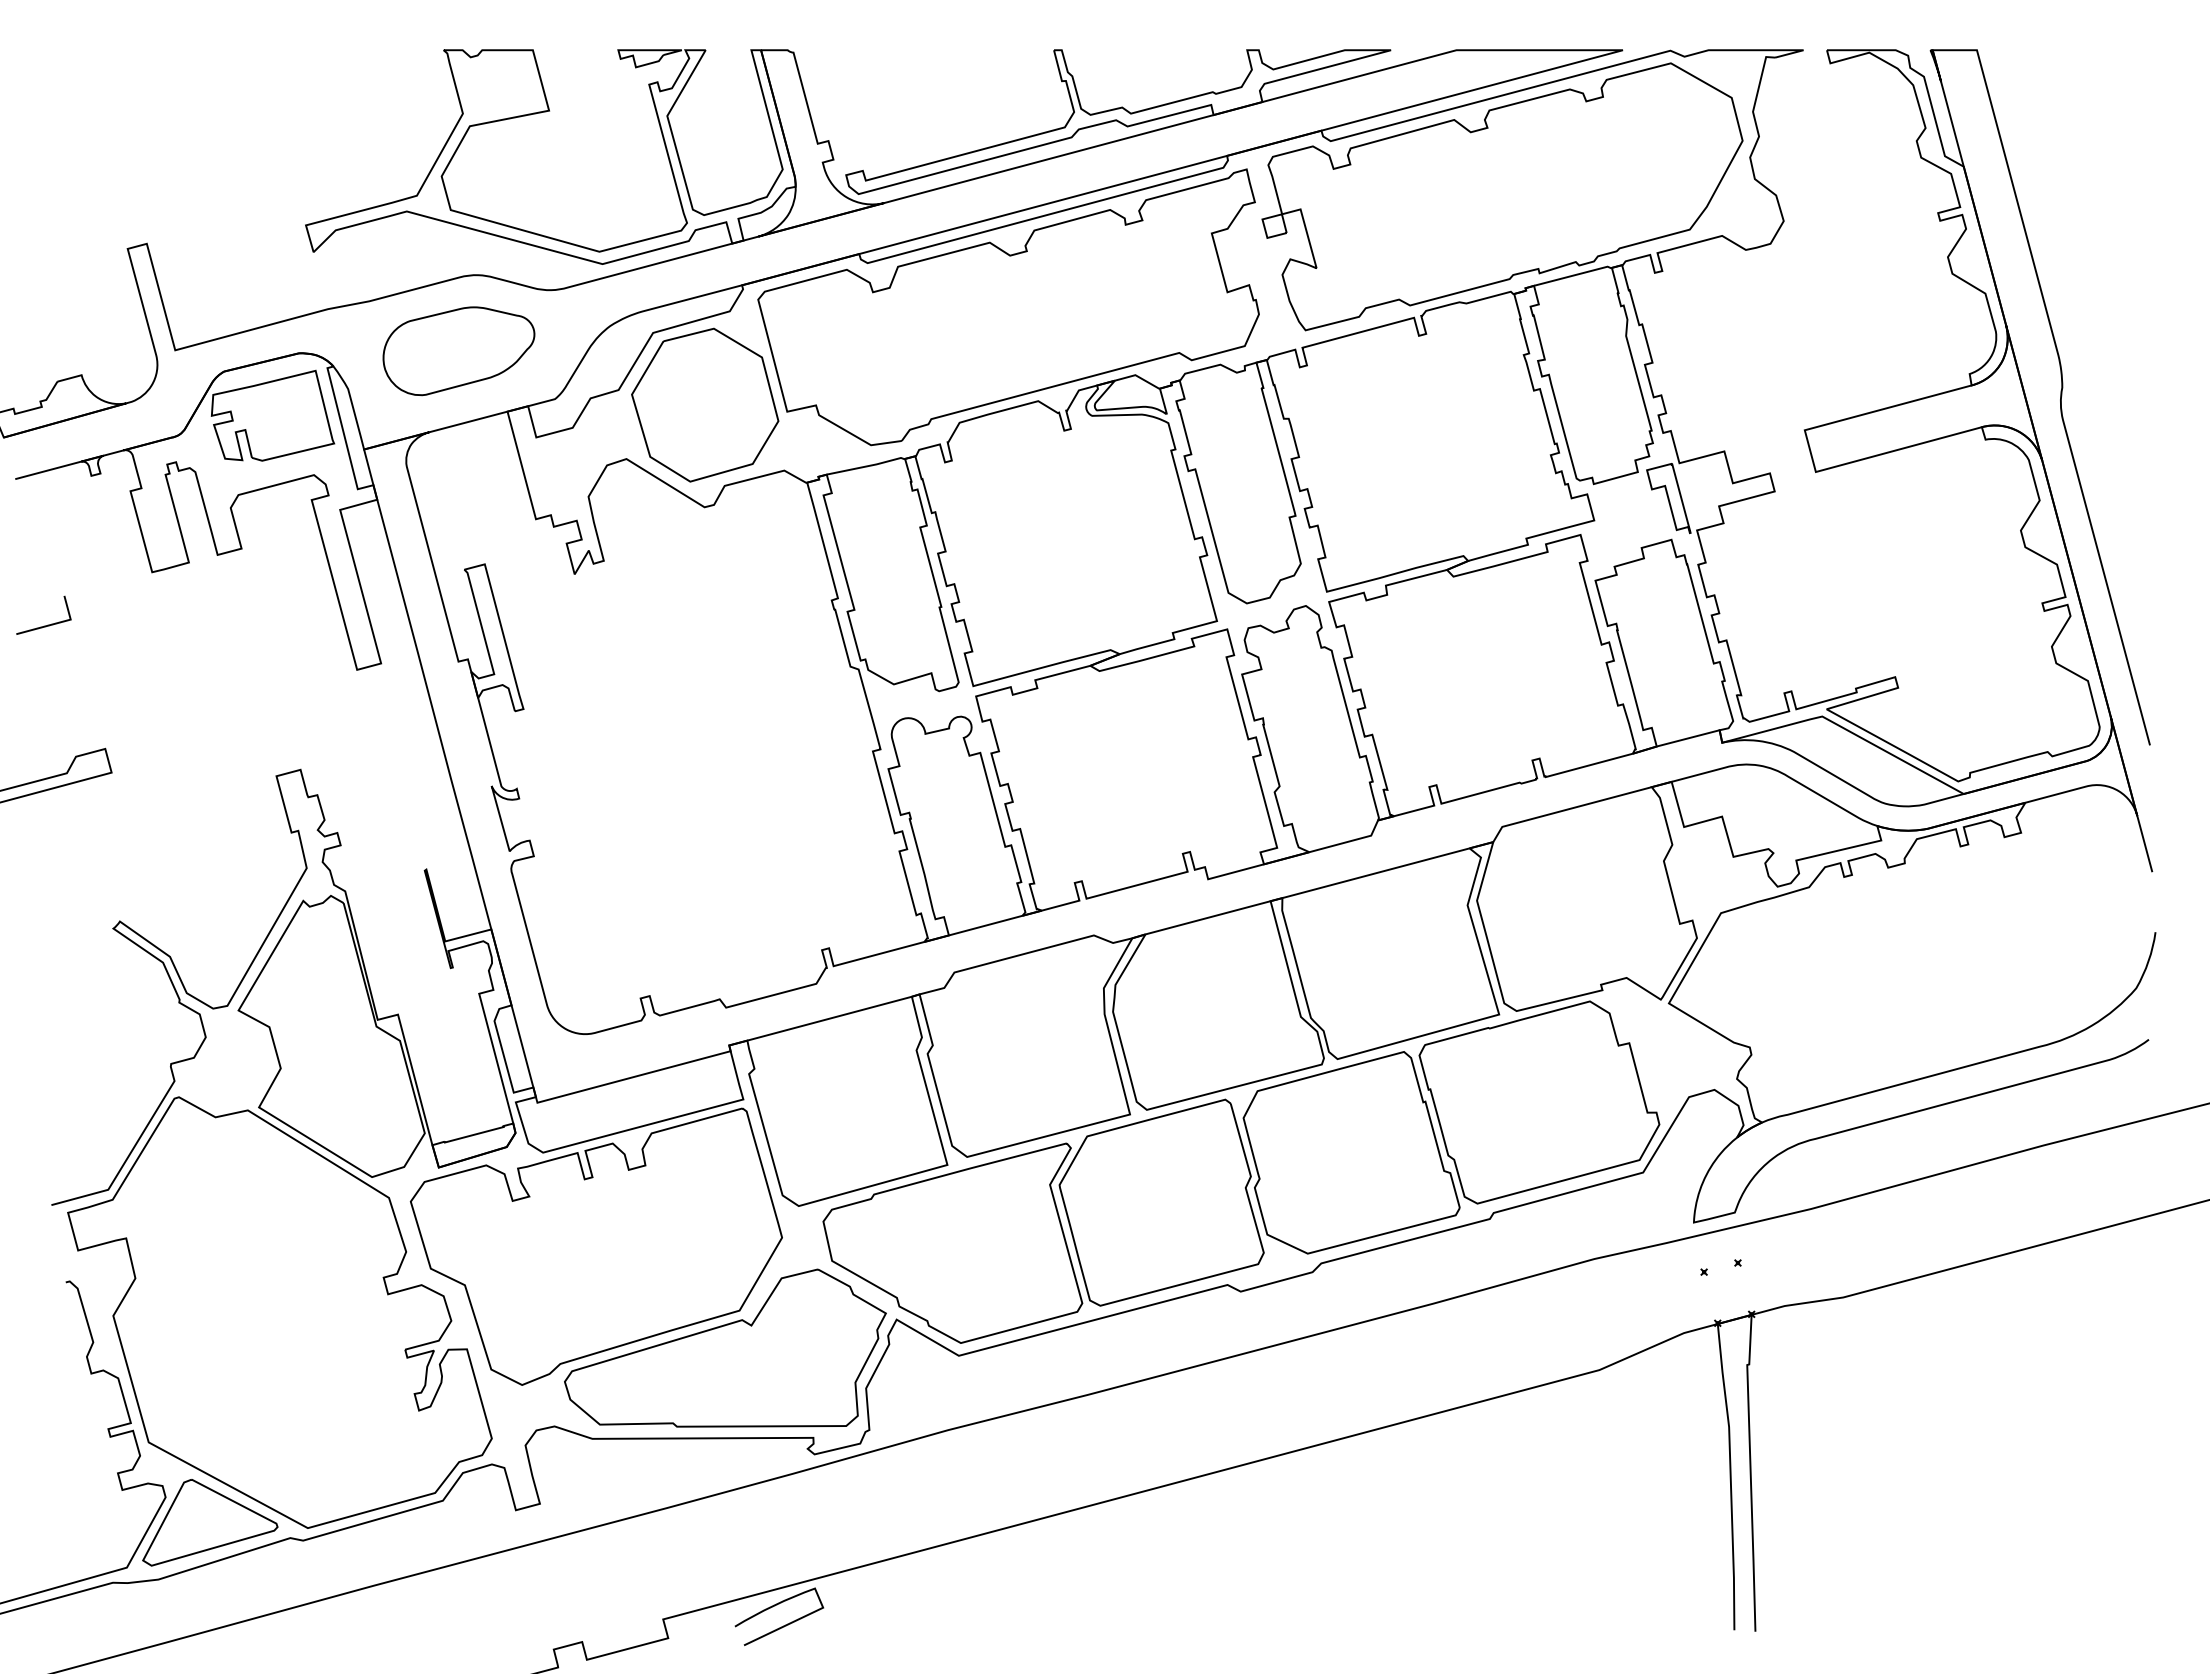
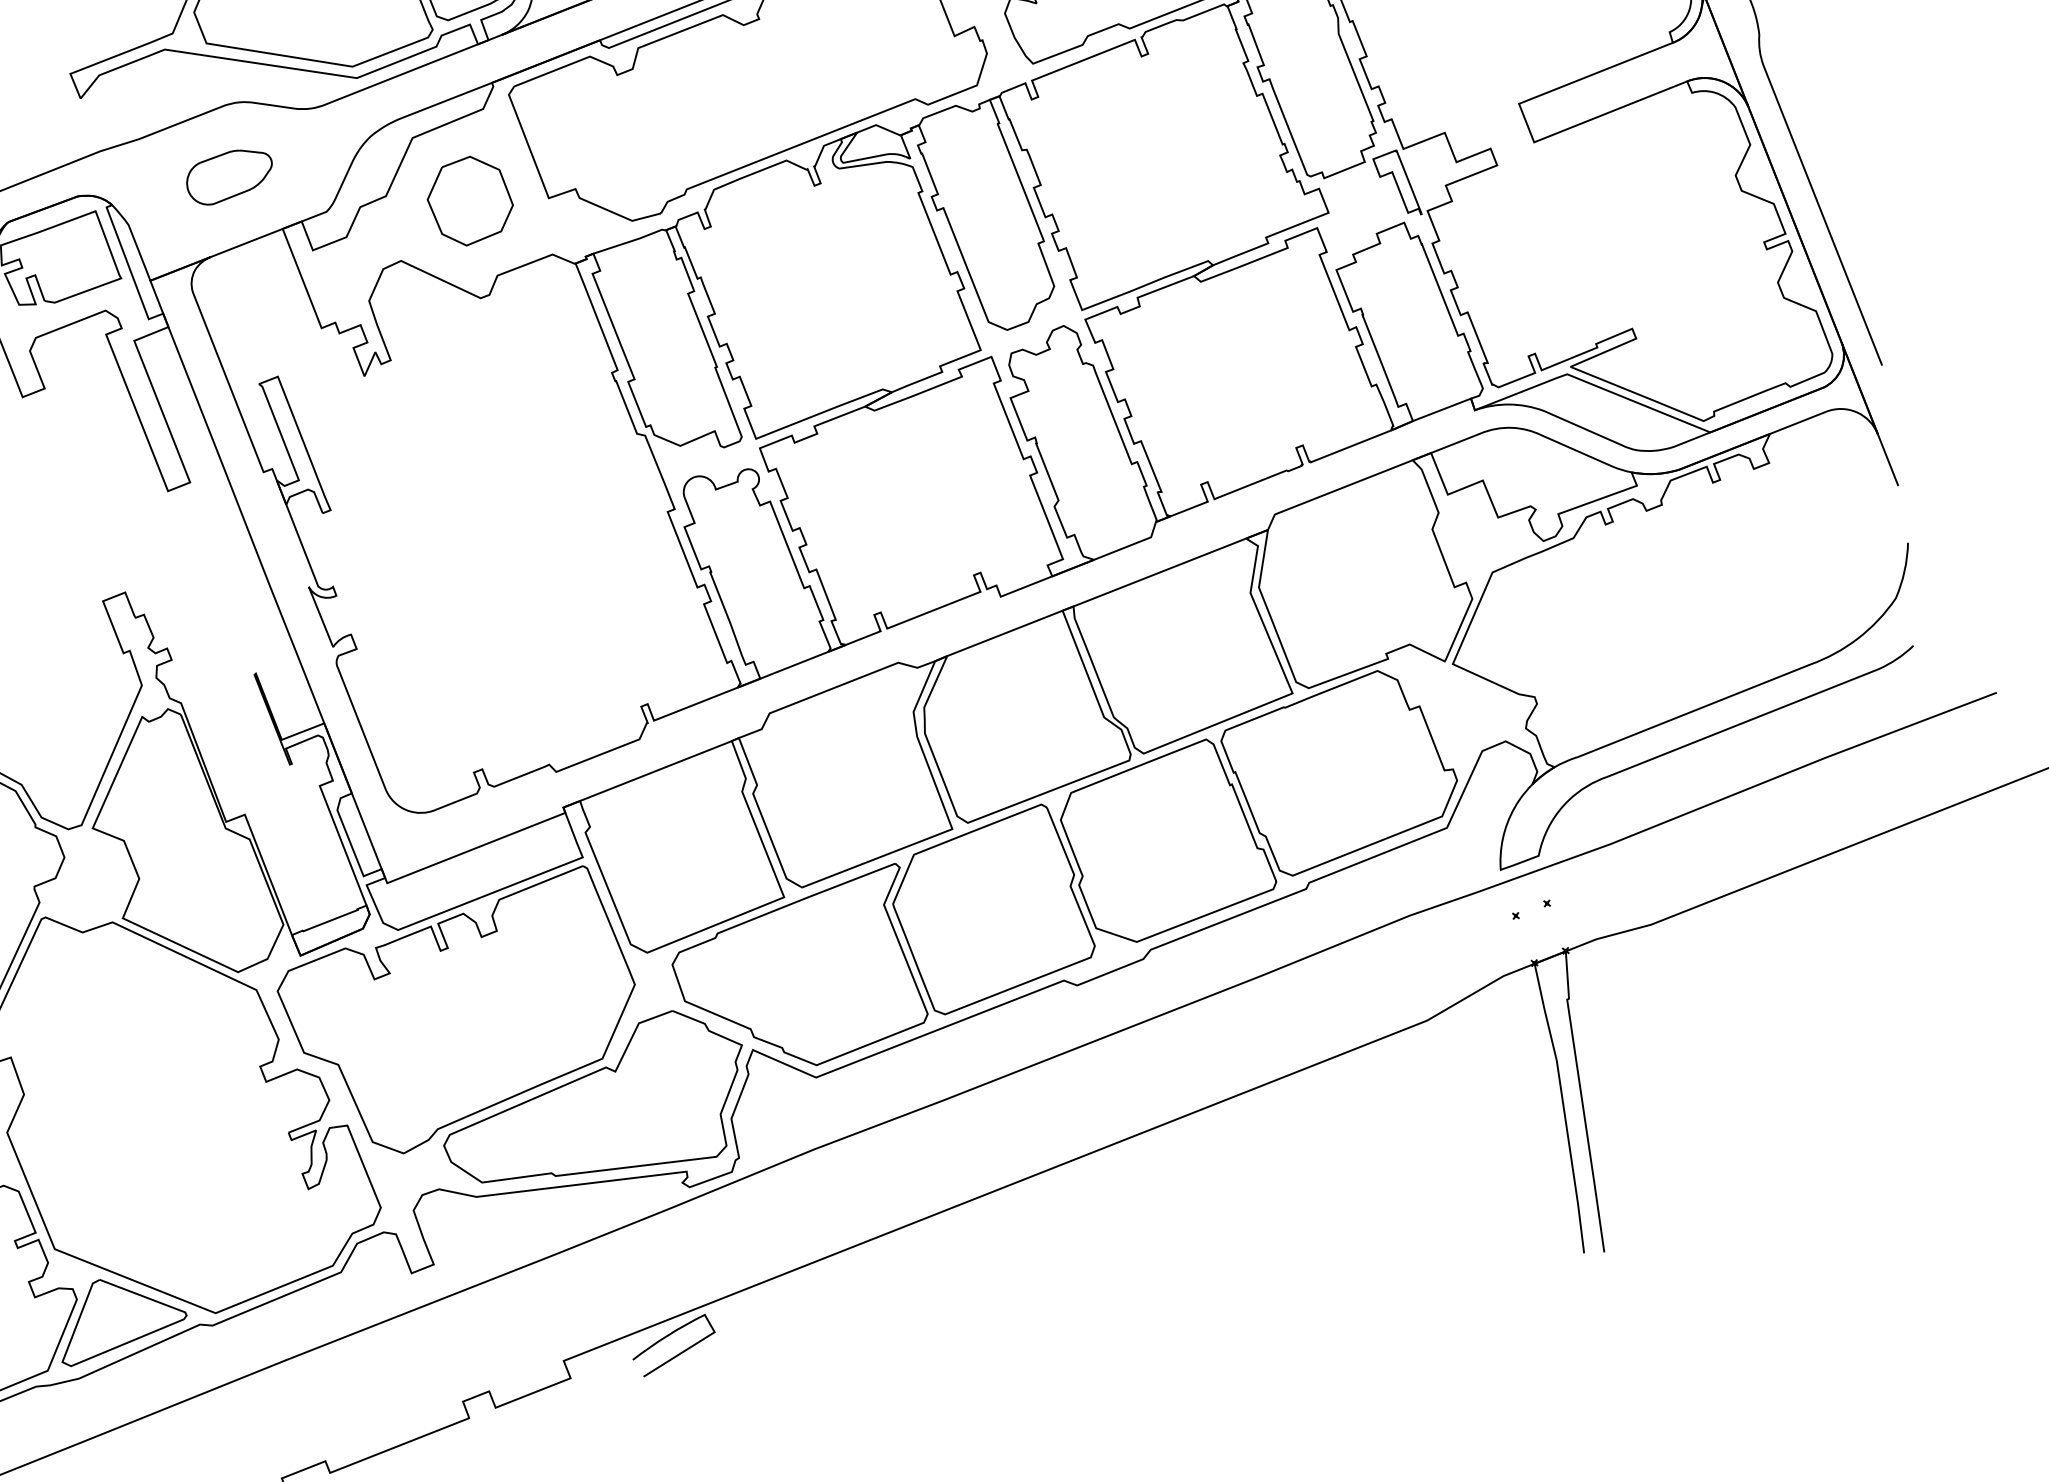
part: (458, 351) -> (229, 177), size x0.6
part: (705, 404) -> (470, 200), size x0.6

